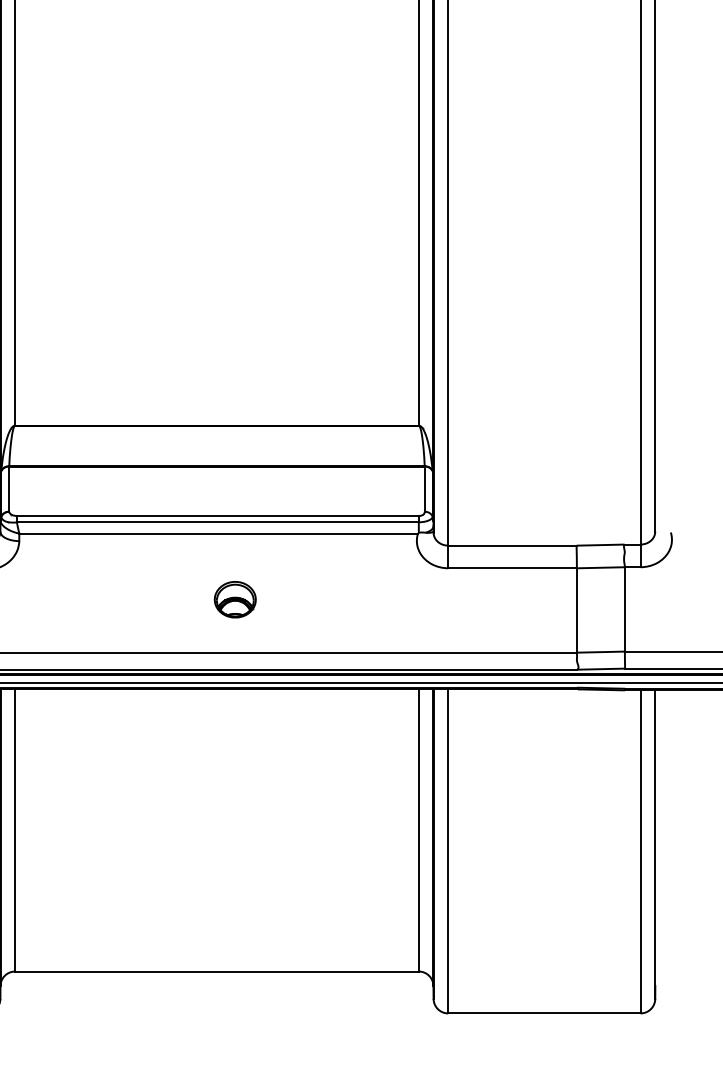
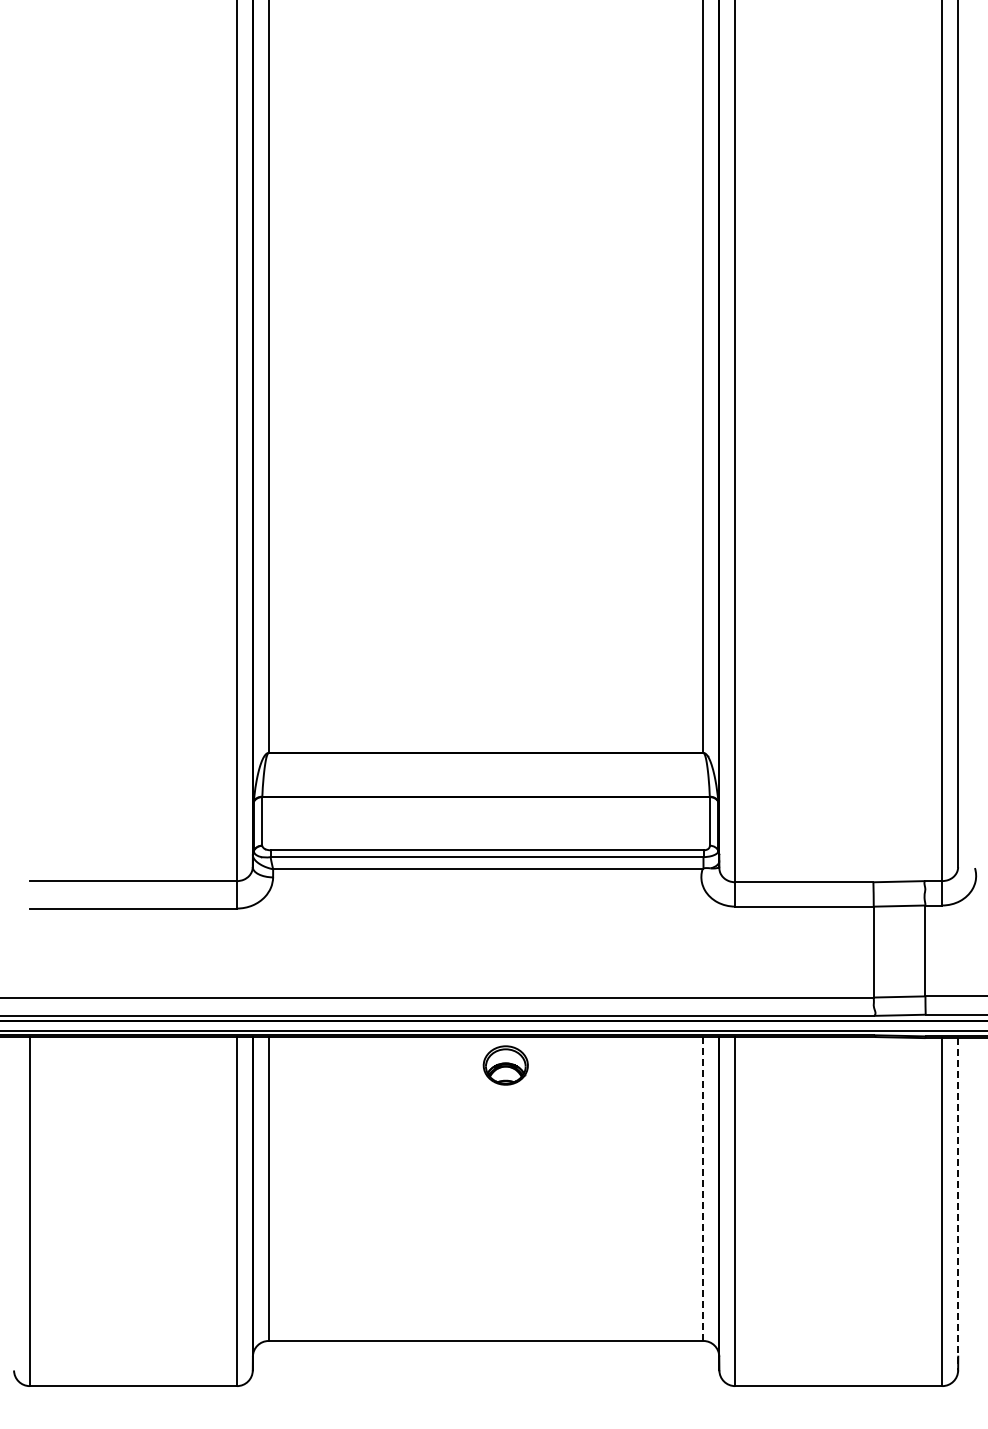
part: (235, 599) -> (505, 1065), moved
line: (418, 830) -> (703, 1189), solid -> dashed
line: (655, 844) -> (958, 1204), solid -> dashed

